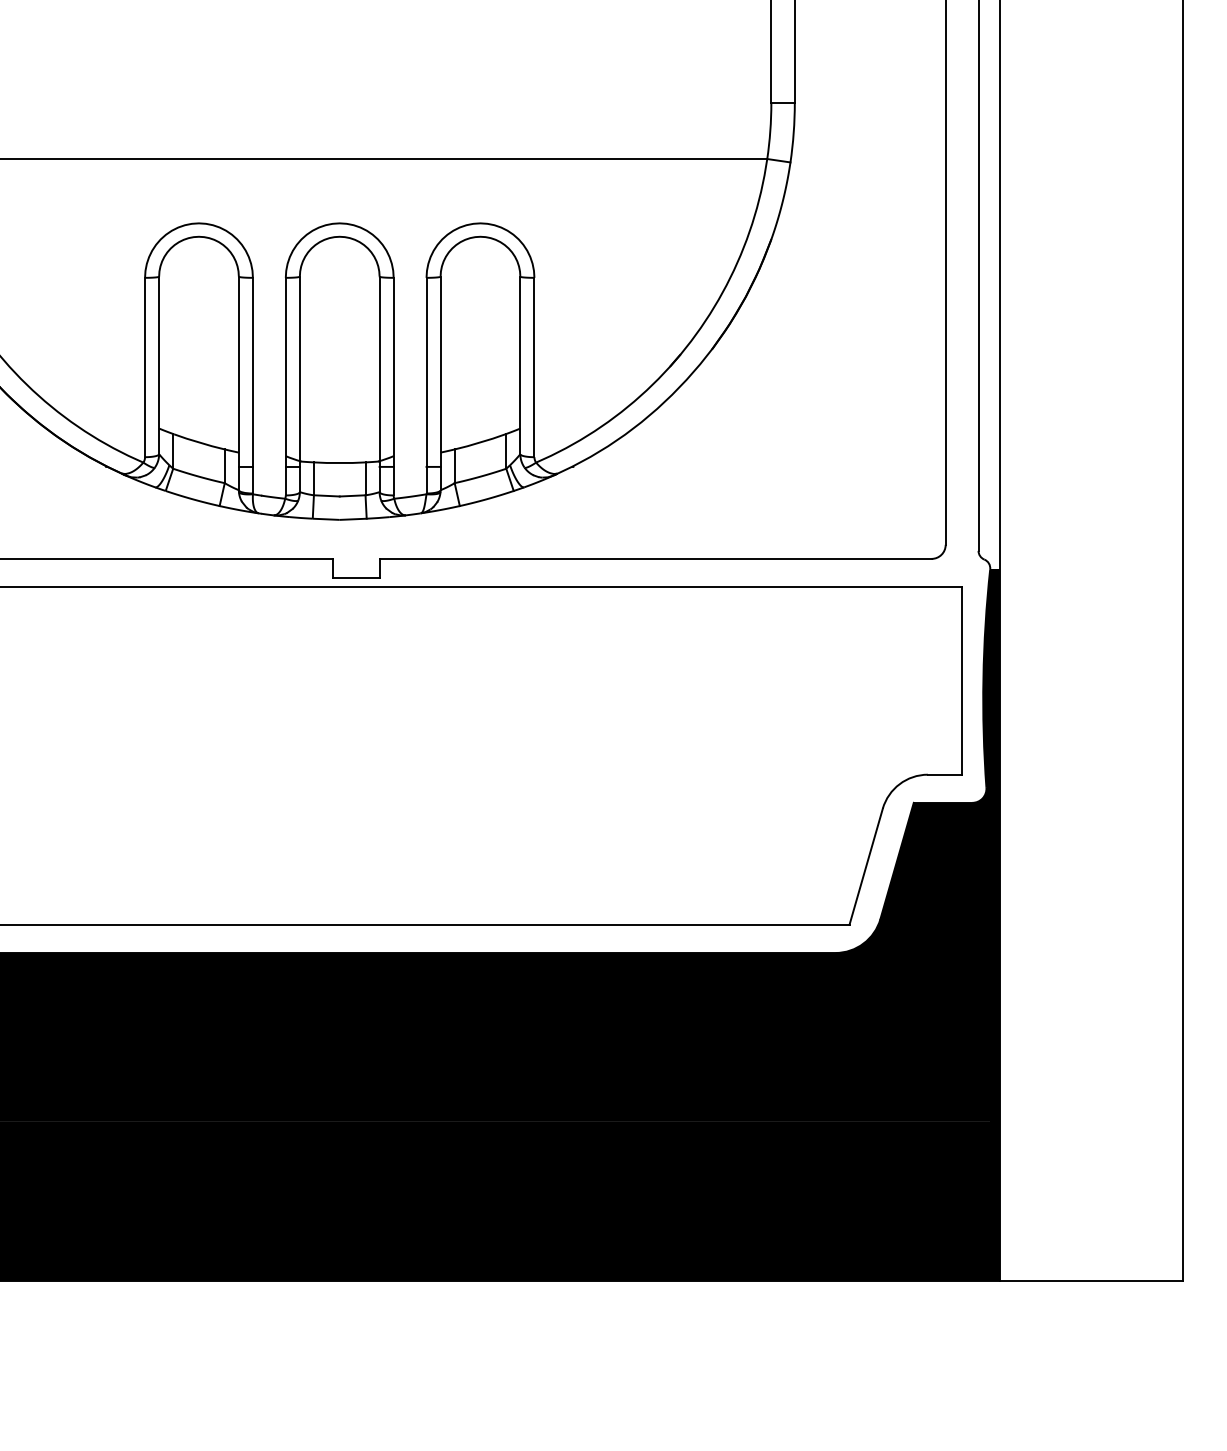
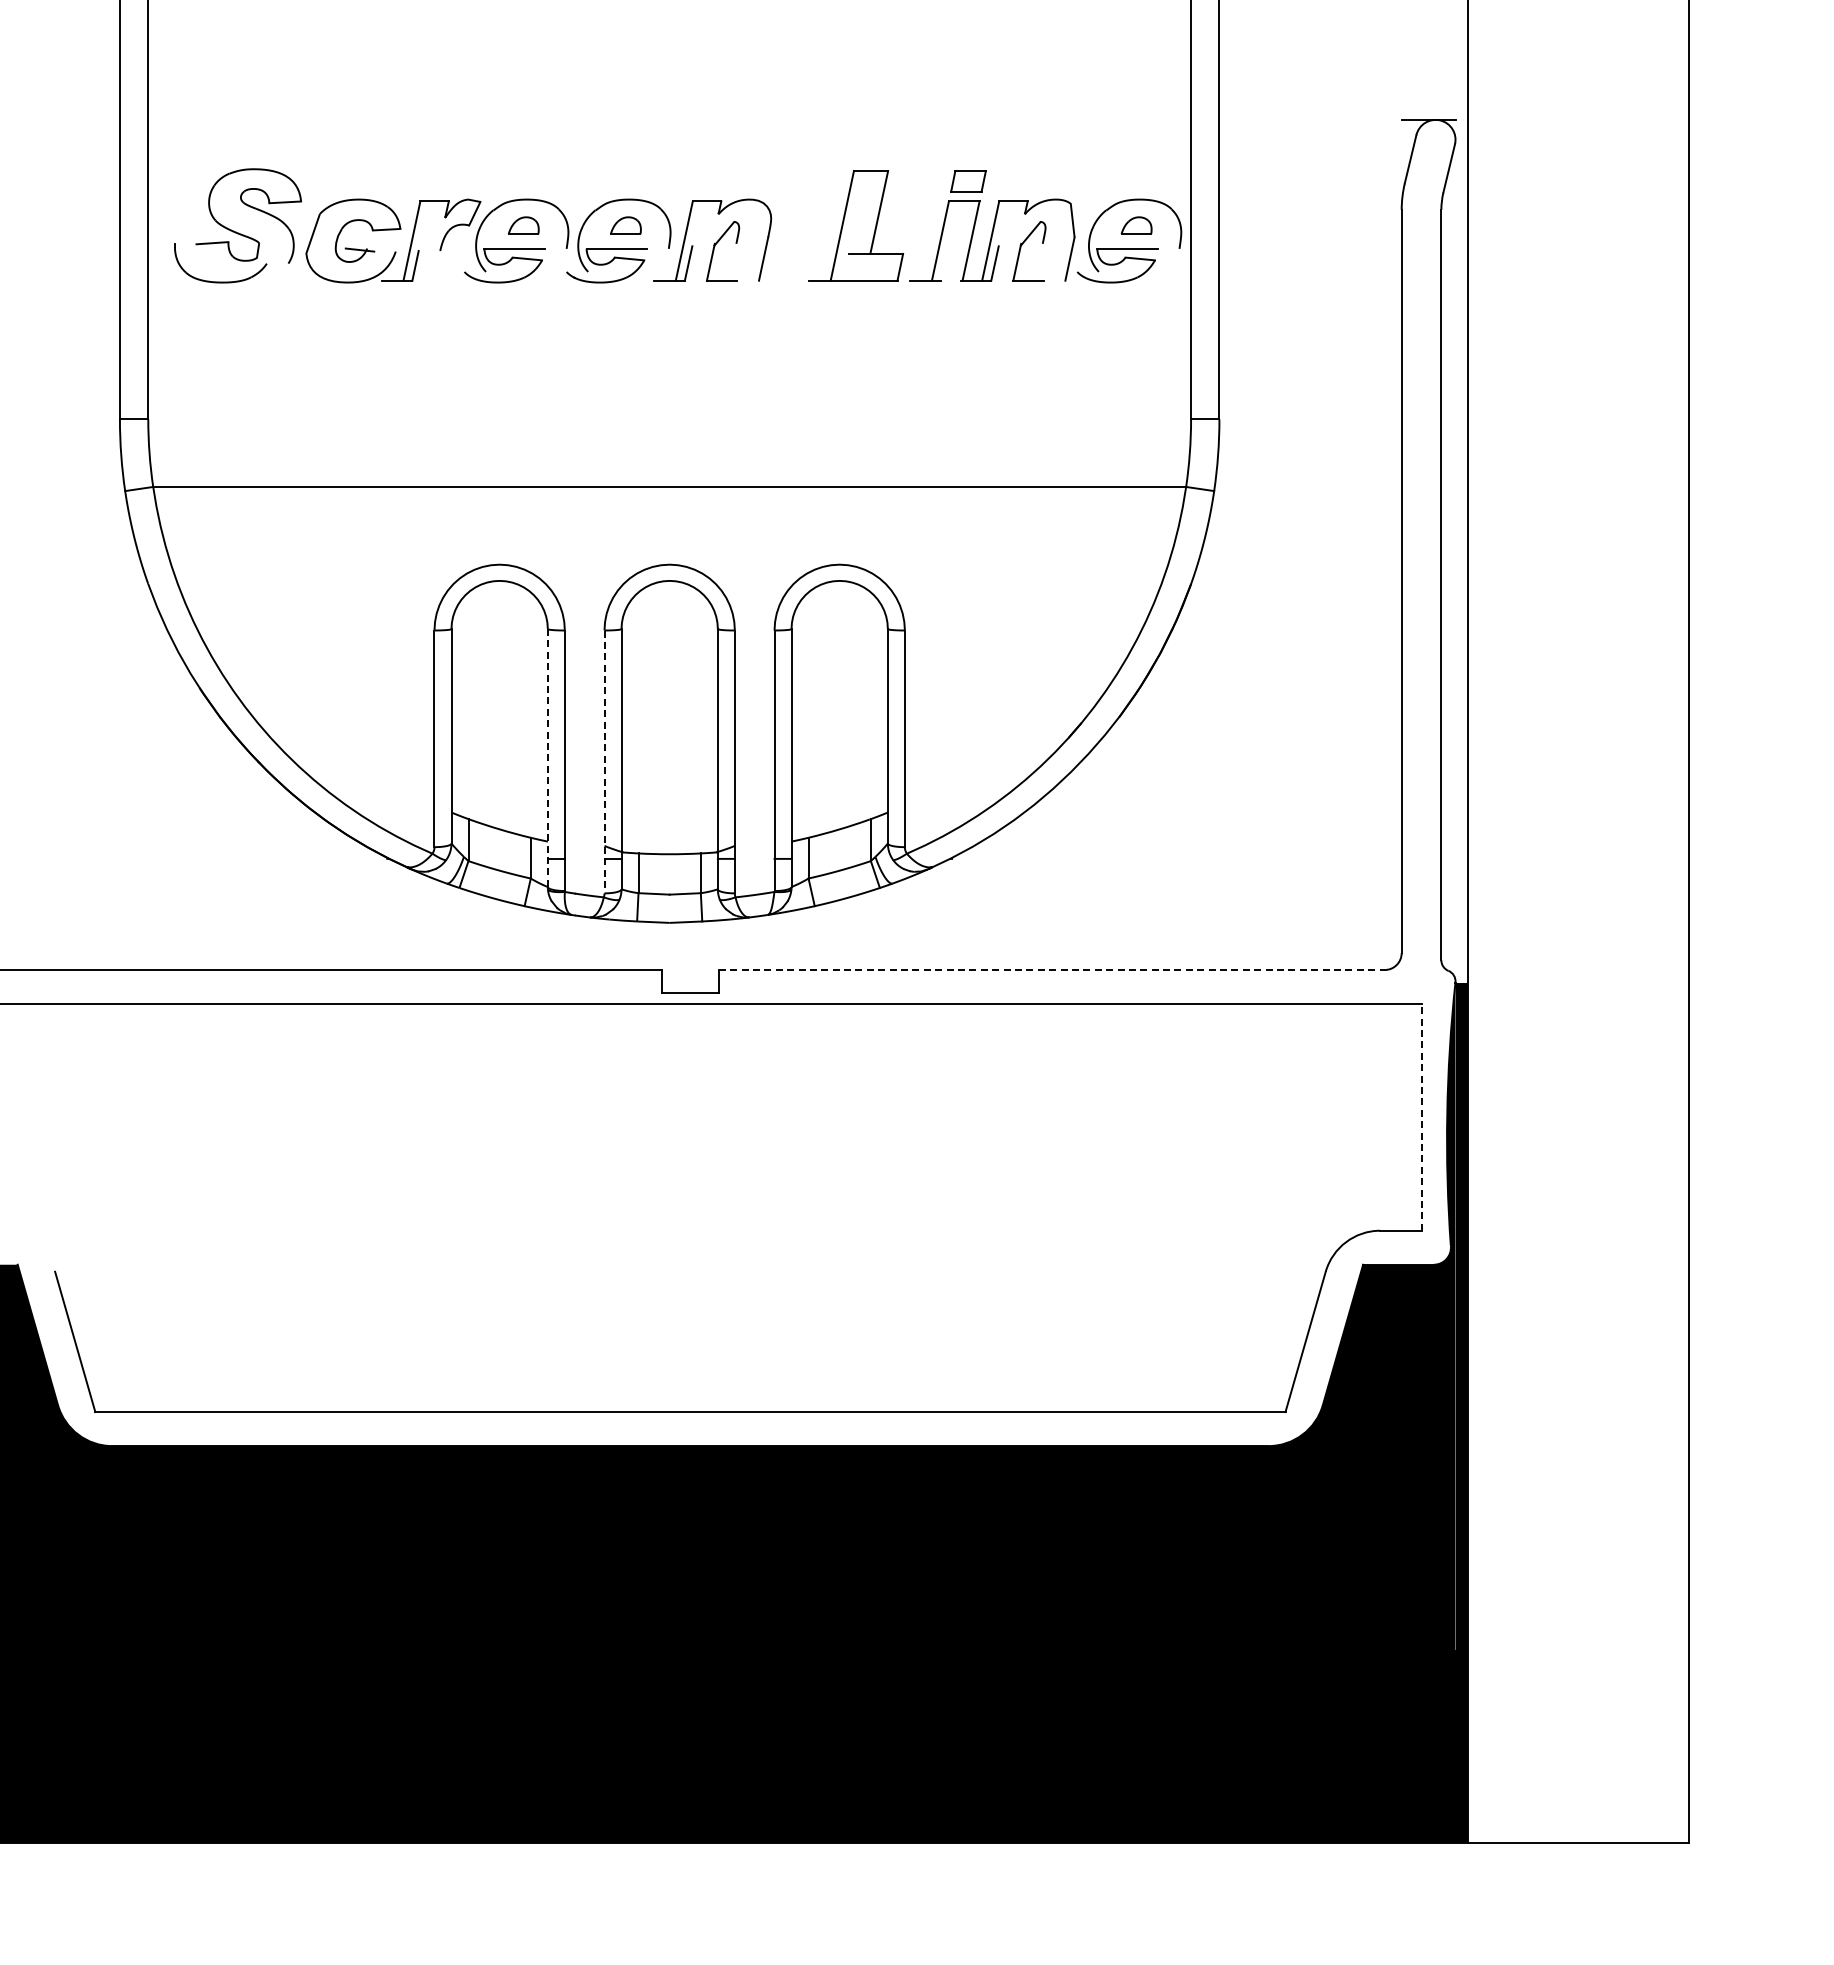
line: (238, 383) -> (547, 758), solid -> dashed
line: (285, 387) -> (604, 762), solid -> dashed
line: (655, 559) -> (1051, 970), solid -> dashed
line: (962, 680) -> (1421, 1116), solid -> dashed

